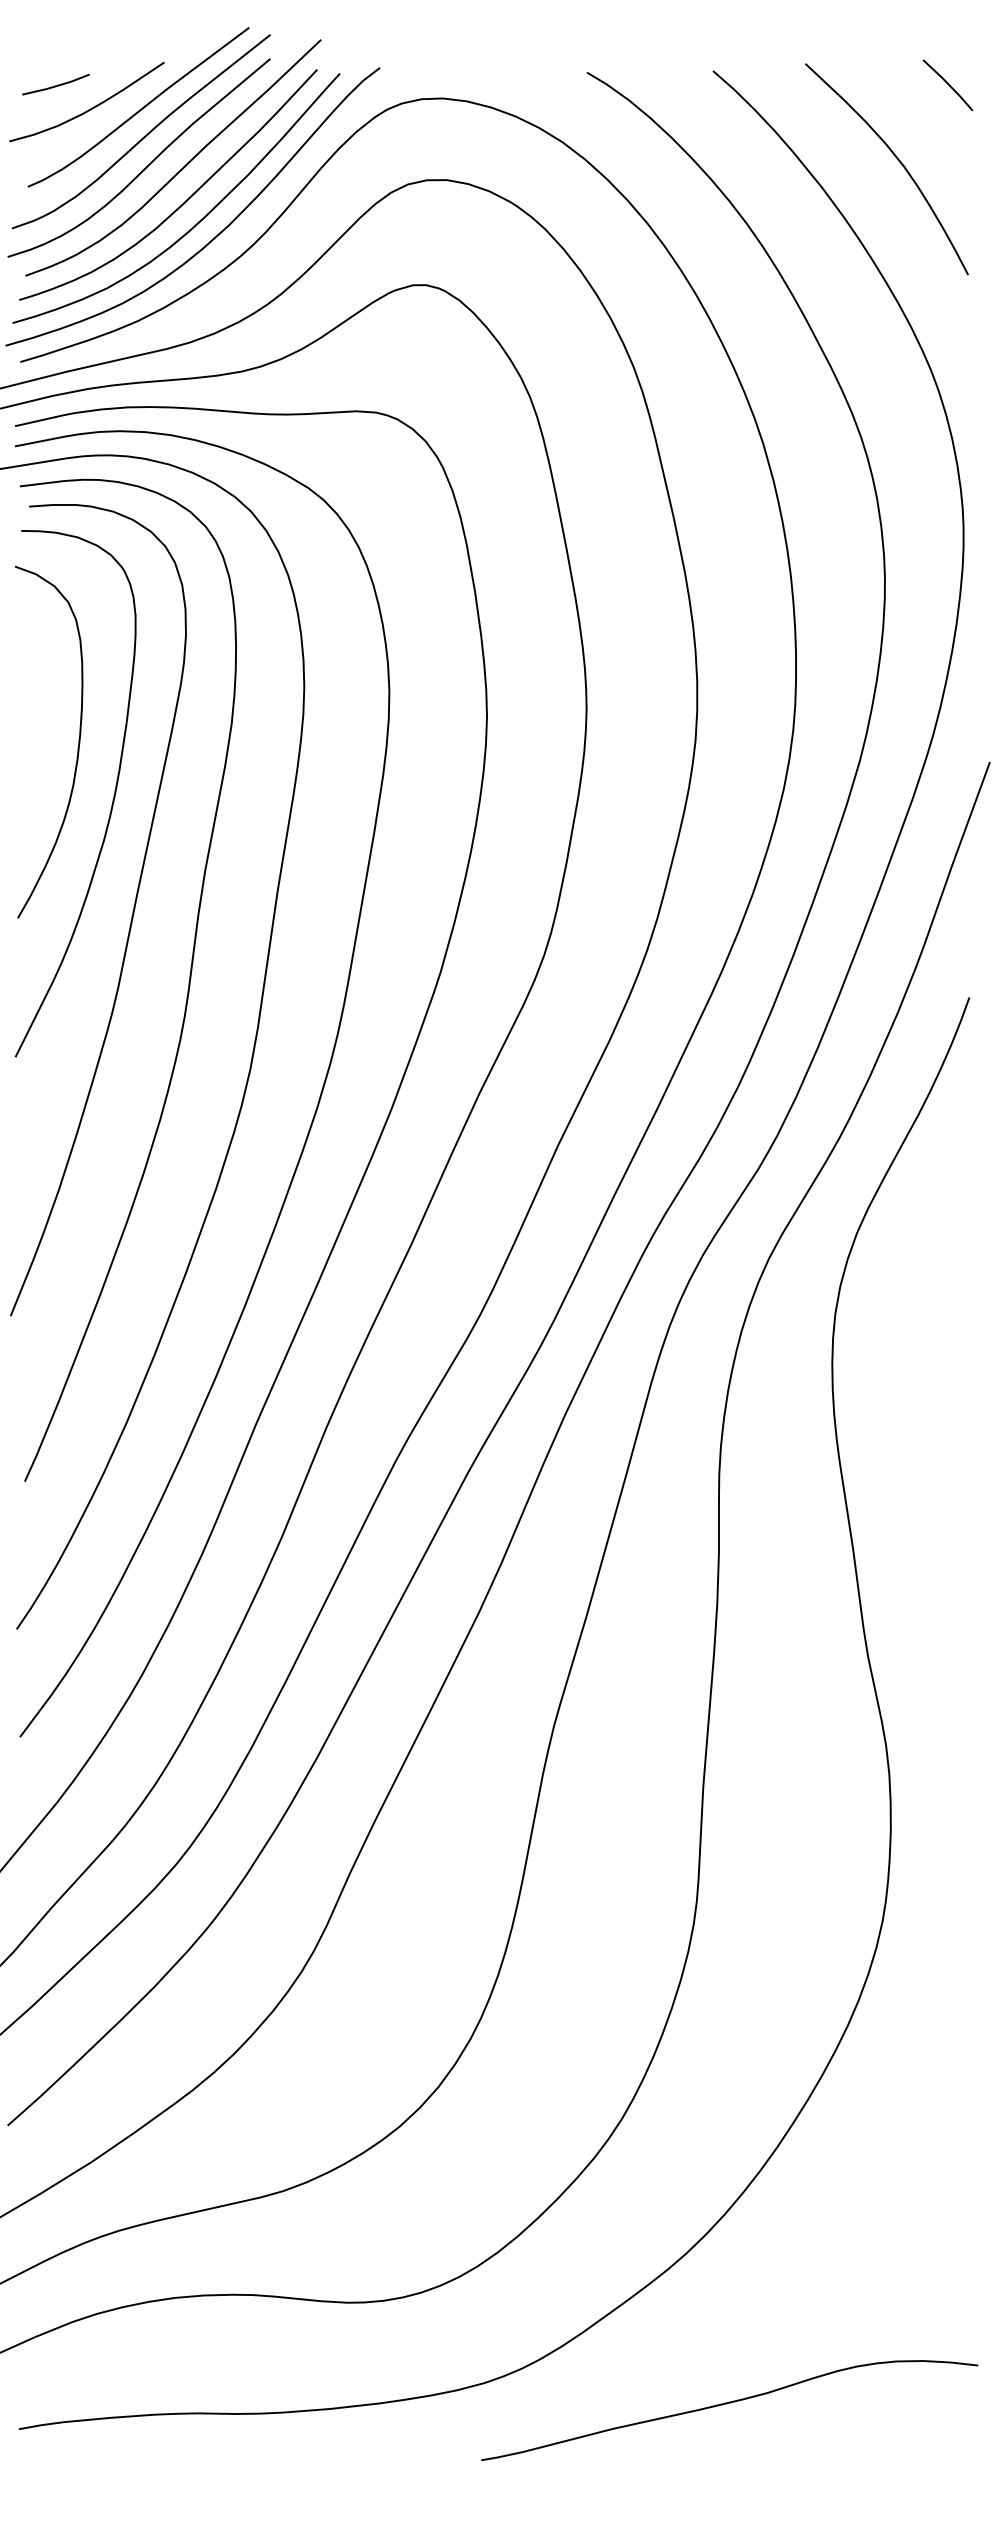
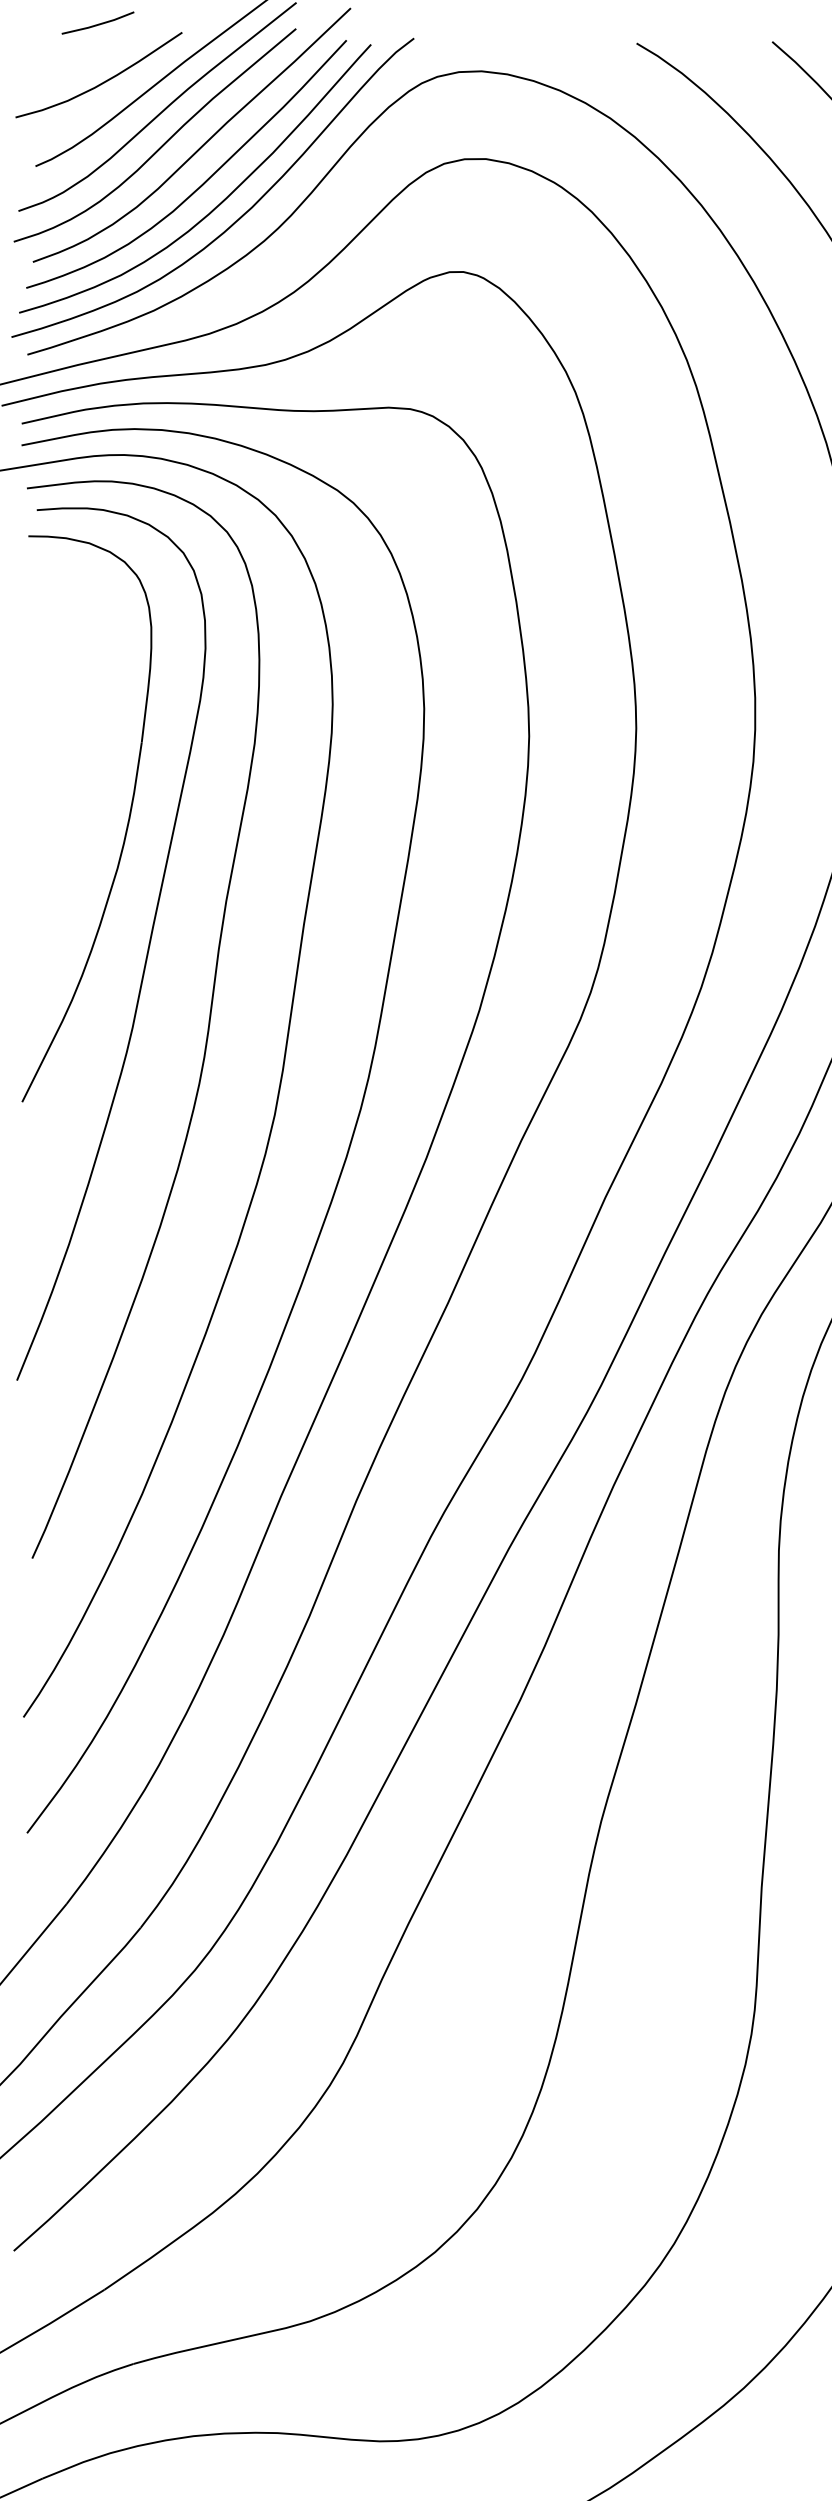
line: (55, 85) -> (97, 24), moved
part: (77, 747) -> (88, 769), removed

